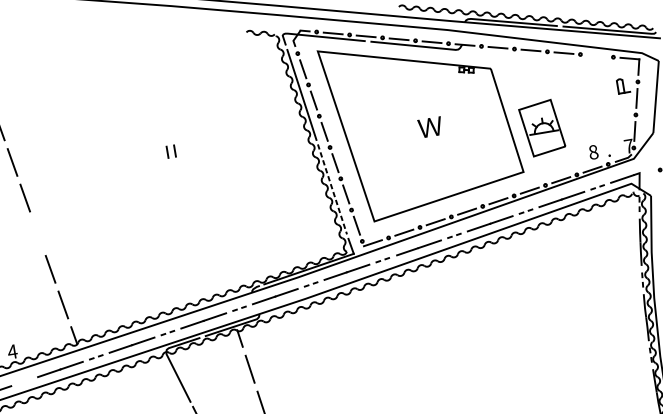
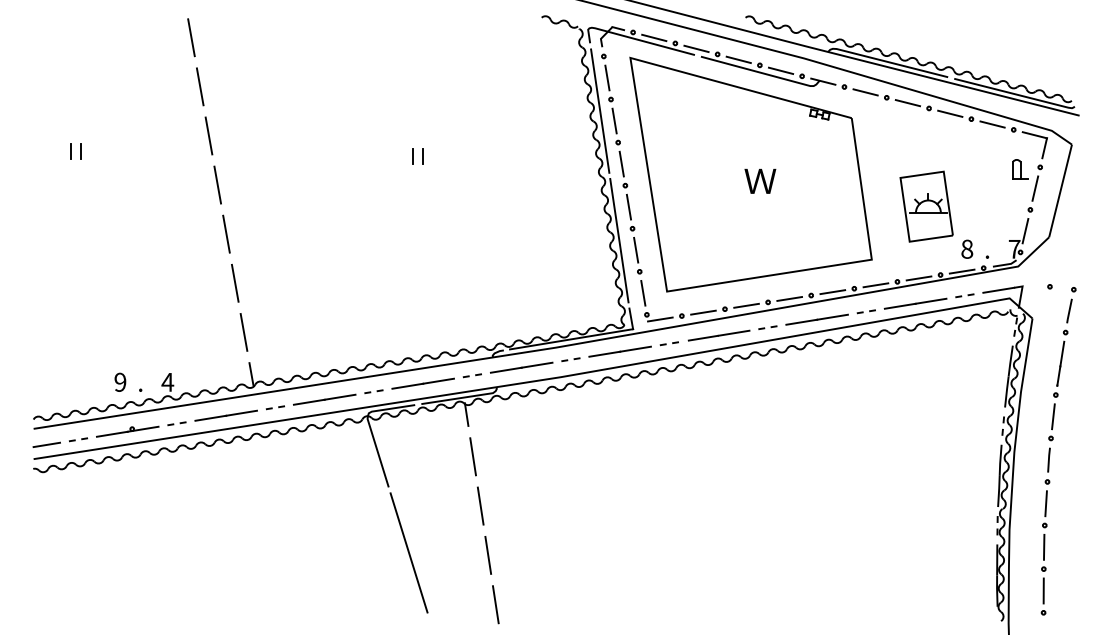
line: (596, 55) -> (992, 124), added
part: (542, 128) -> (926, 206), moved
line: (332, 190) -> (619, 241), dashed -> solid
line: (37, 233) -> (226, 233), added
part: (24, 381) -> (176, 423), added

